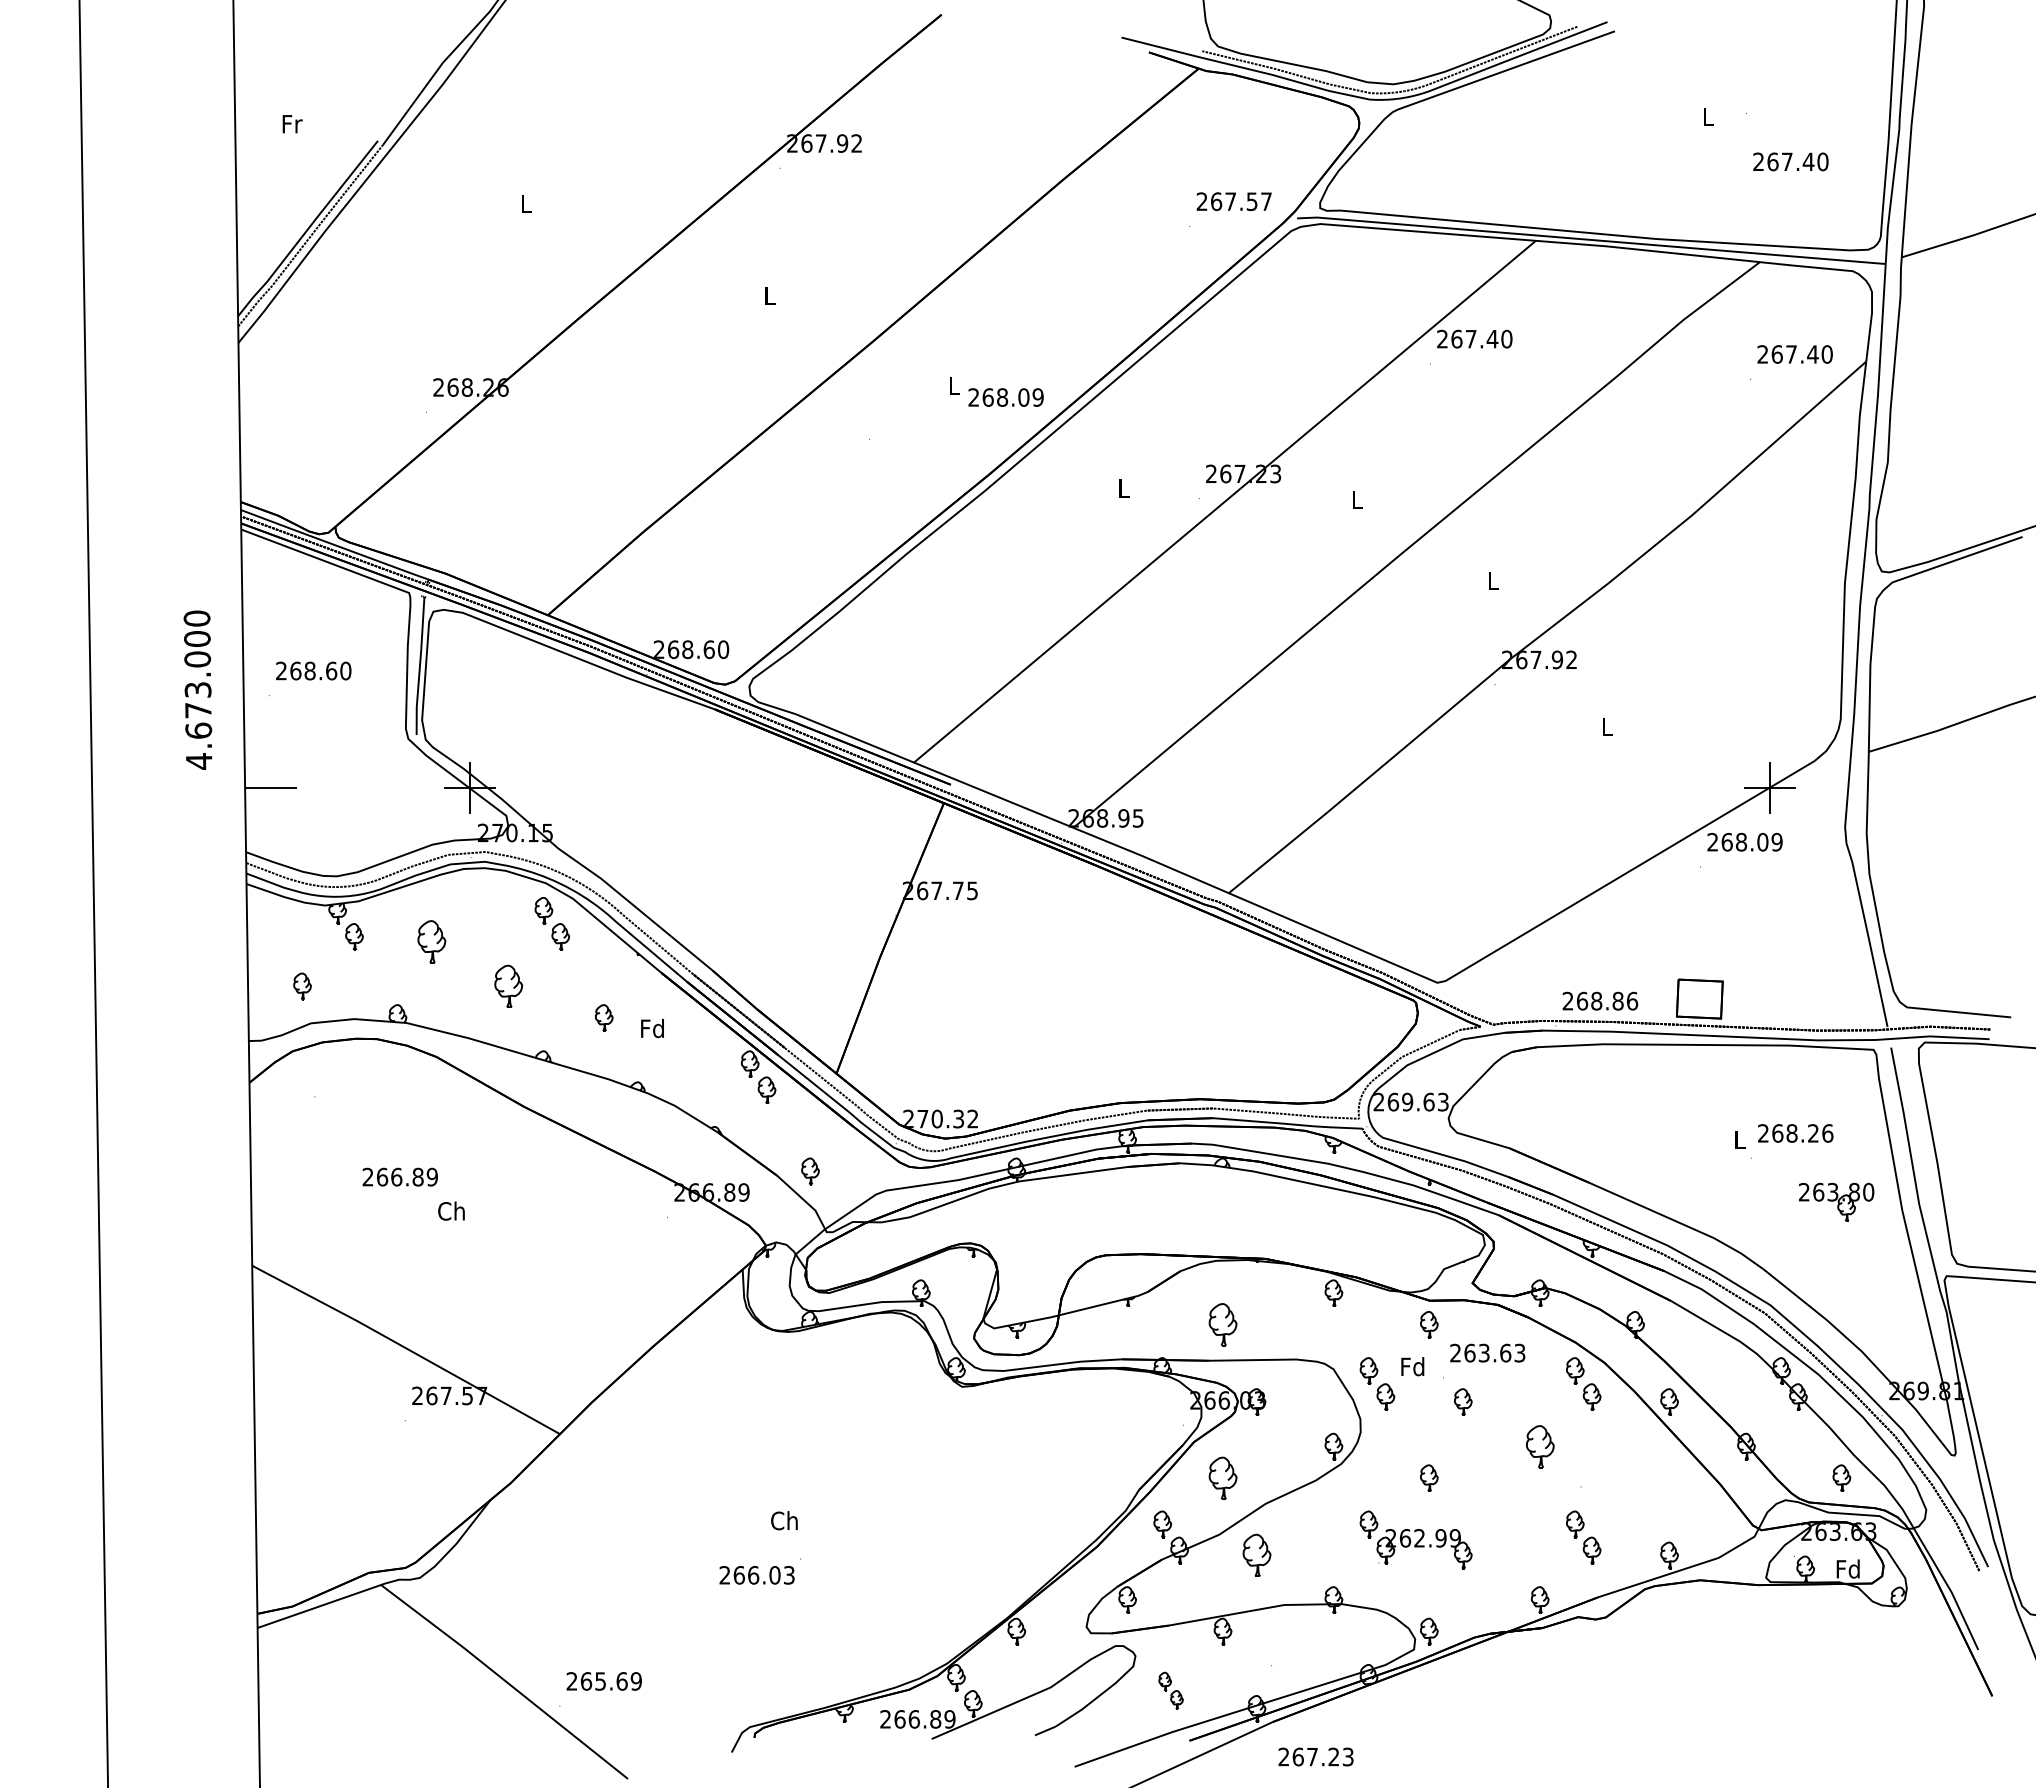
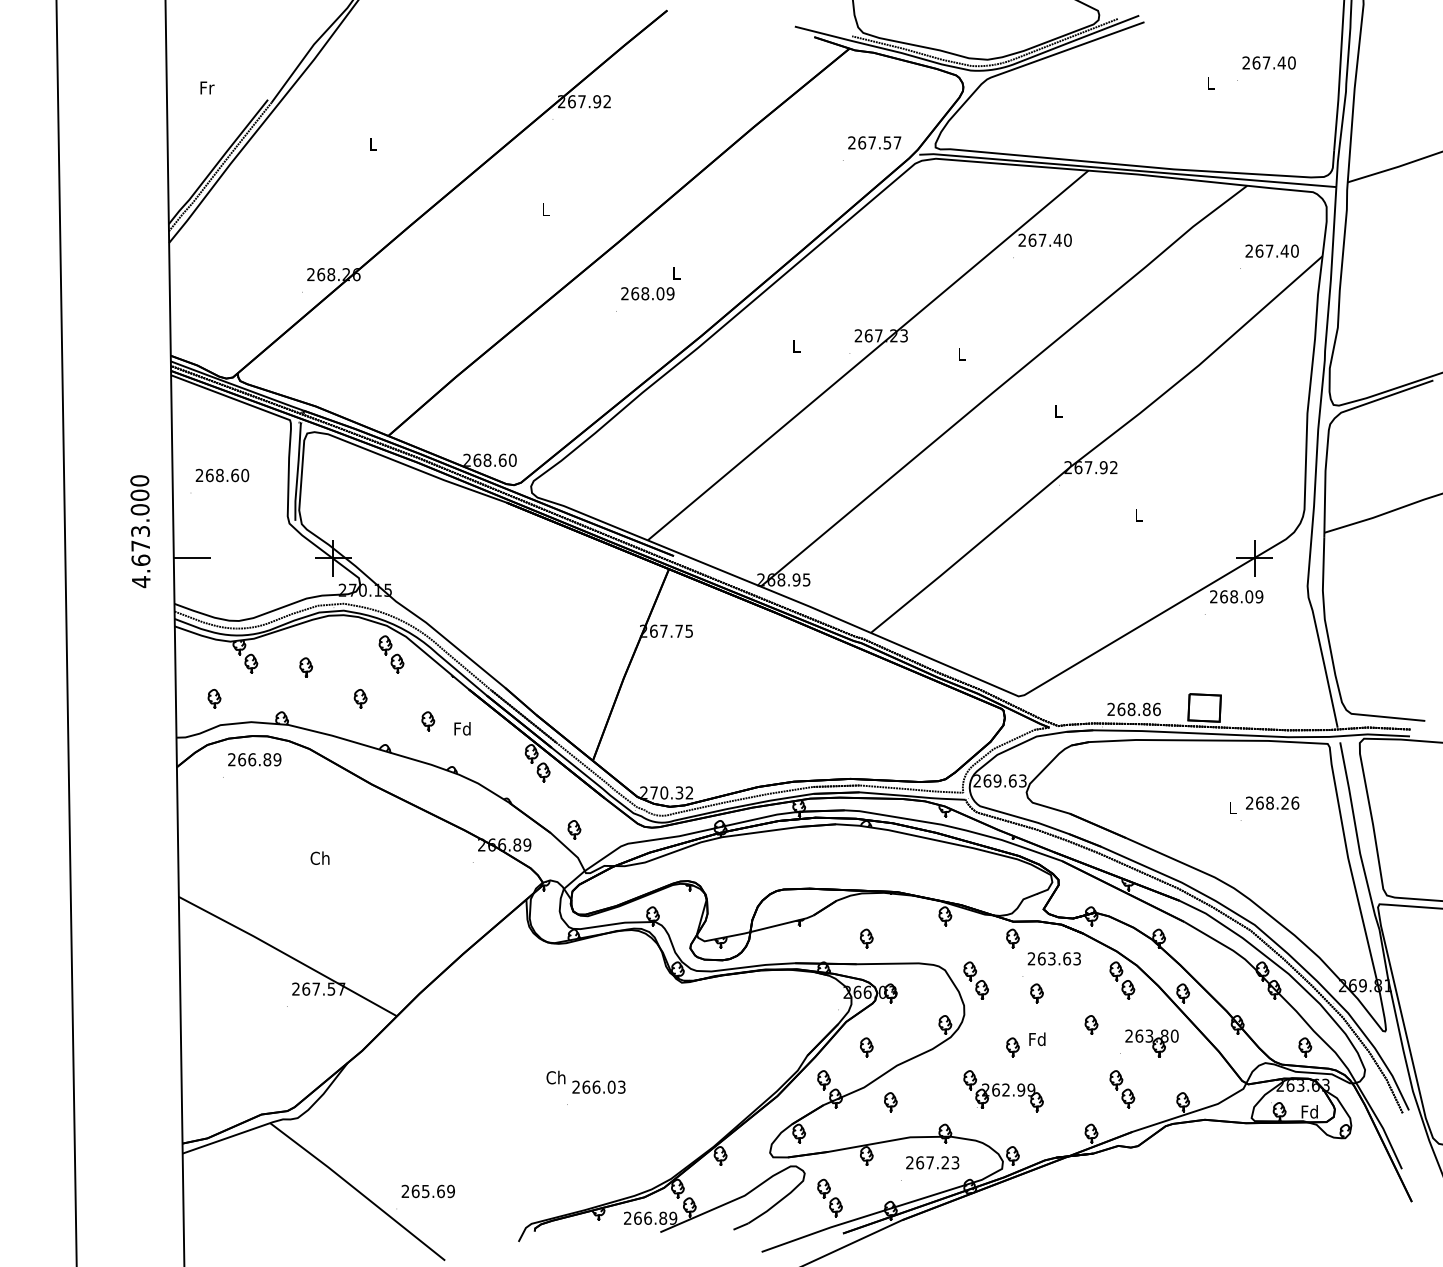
text: (1790, 161) -> (1268, 62), moved
text: (1005, 397) -> (647, 293), moved
text: (197, 689) -> (140, 531), moved
part: (431, 941) -> (305, 667), size x0.62
part: (508, 986) -> (360, 699), size x0.62
text: (399, 1176) -> (254, 759), moved
part: (1836, 1201) -> (1151, 1042), moved
part: (1222, 1324) -> (866, 938), size x0.62
text: (1412, 1366) -> (1037, 1039), moved
part: (1539, 1446) -> (1091, 1025), size x0.62
part: (1222, 1477) -> (866, 1046), size x0.62
part: (1256, 1555) -> (890, 1102), size x0.62
text: (756, 1575) -> (598, 1087), moved
part: (1170, 1690) -> (829, 1197), size x1.43
text: (1315, 1756) -> (932, 1162), moved

